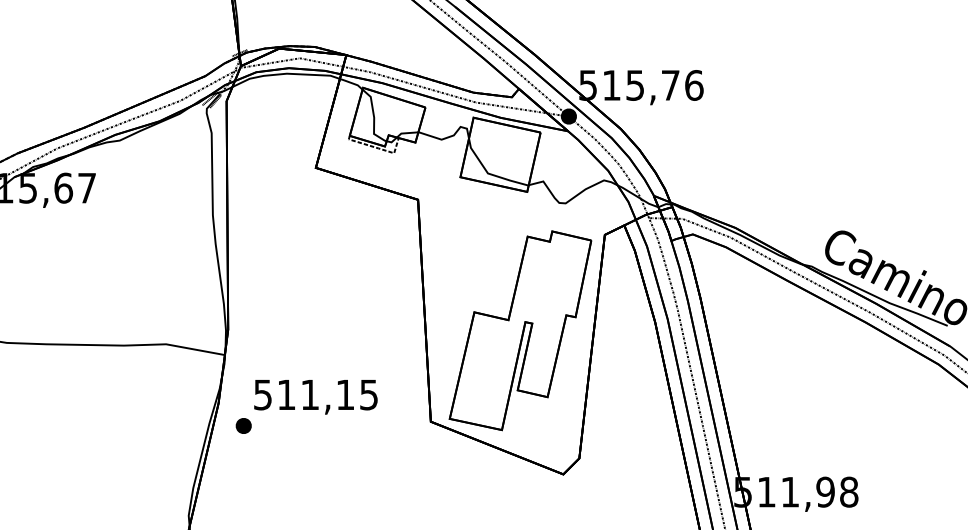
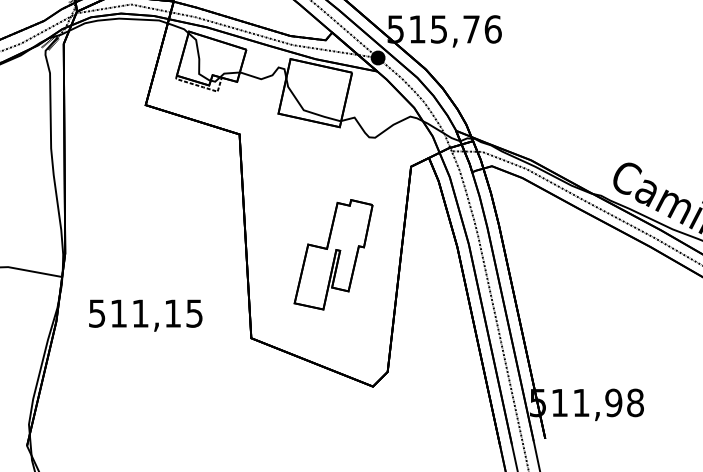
part: (520, 330) -> (333, 254), size x0.6
part: (243, 425) -> (79, 341), removed

